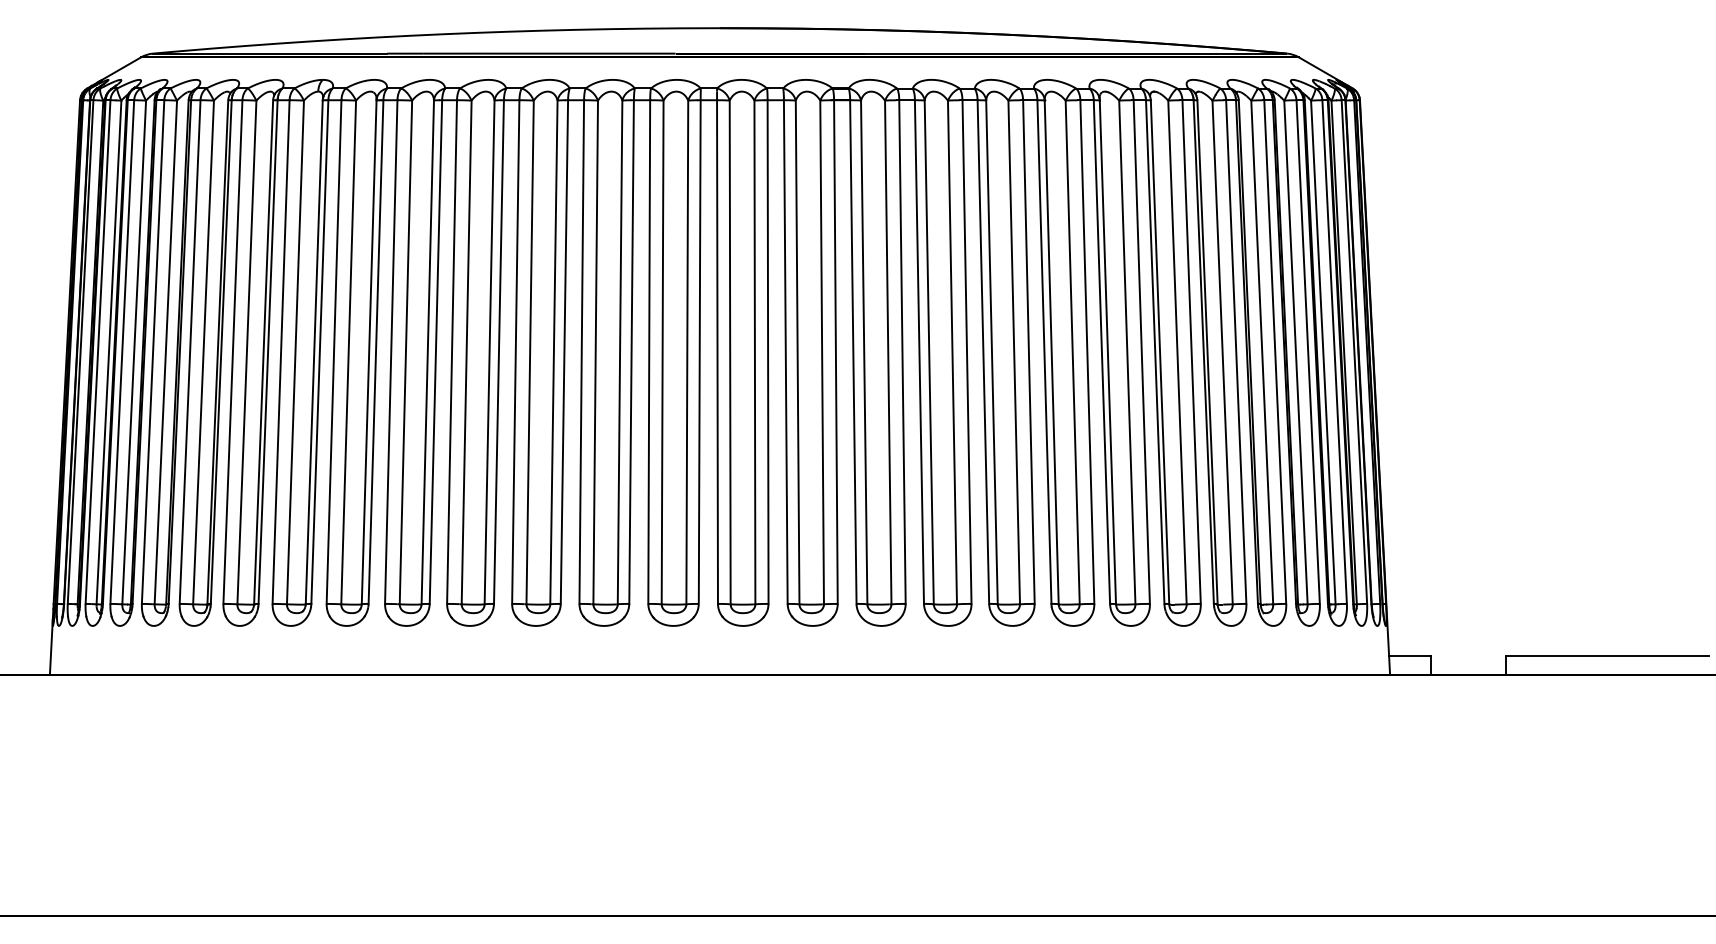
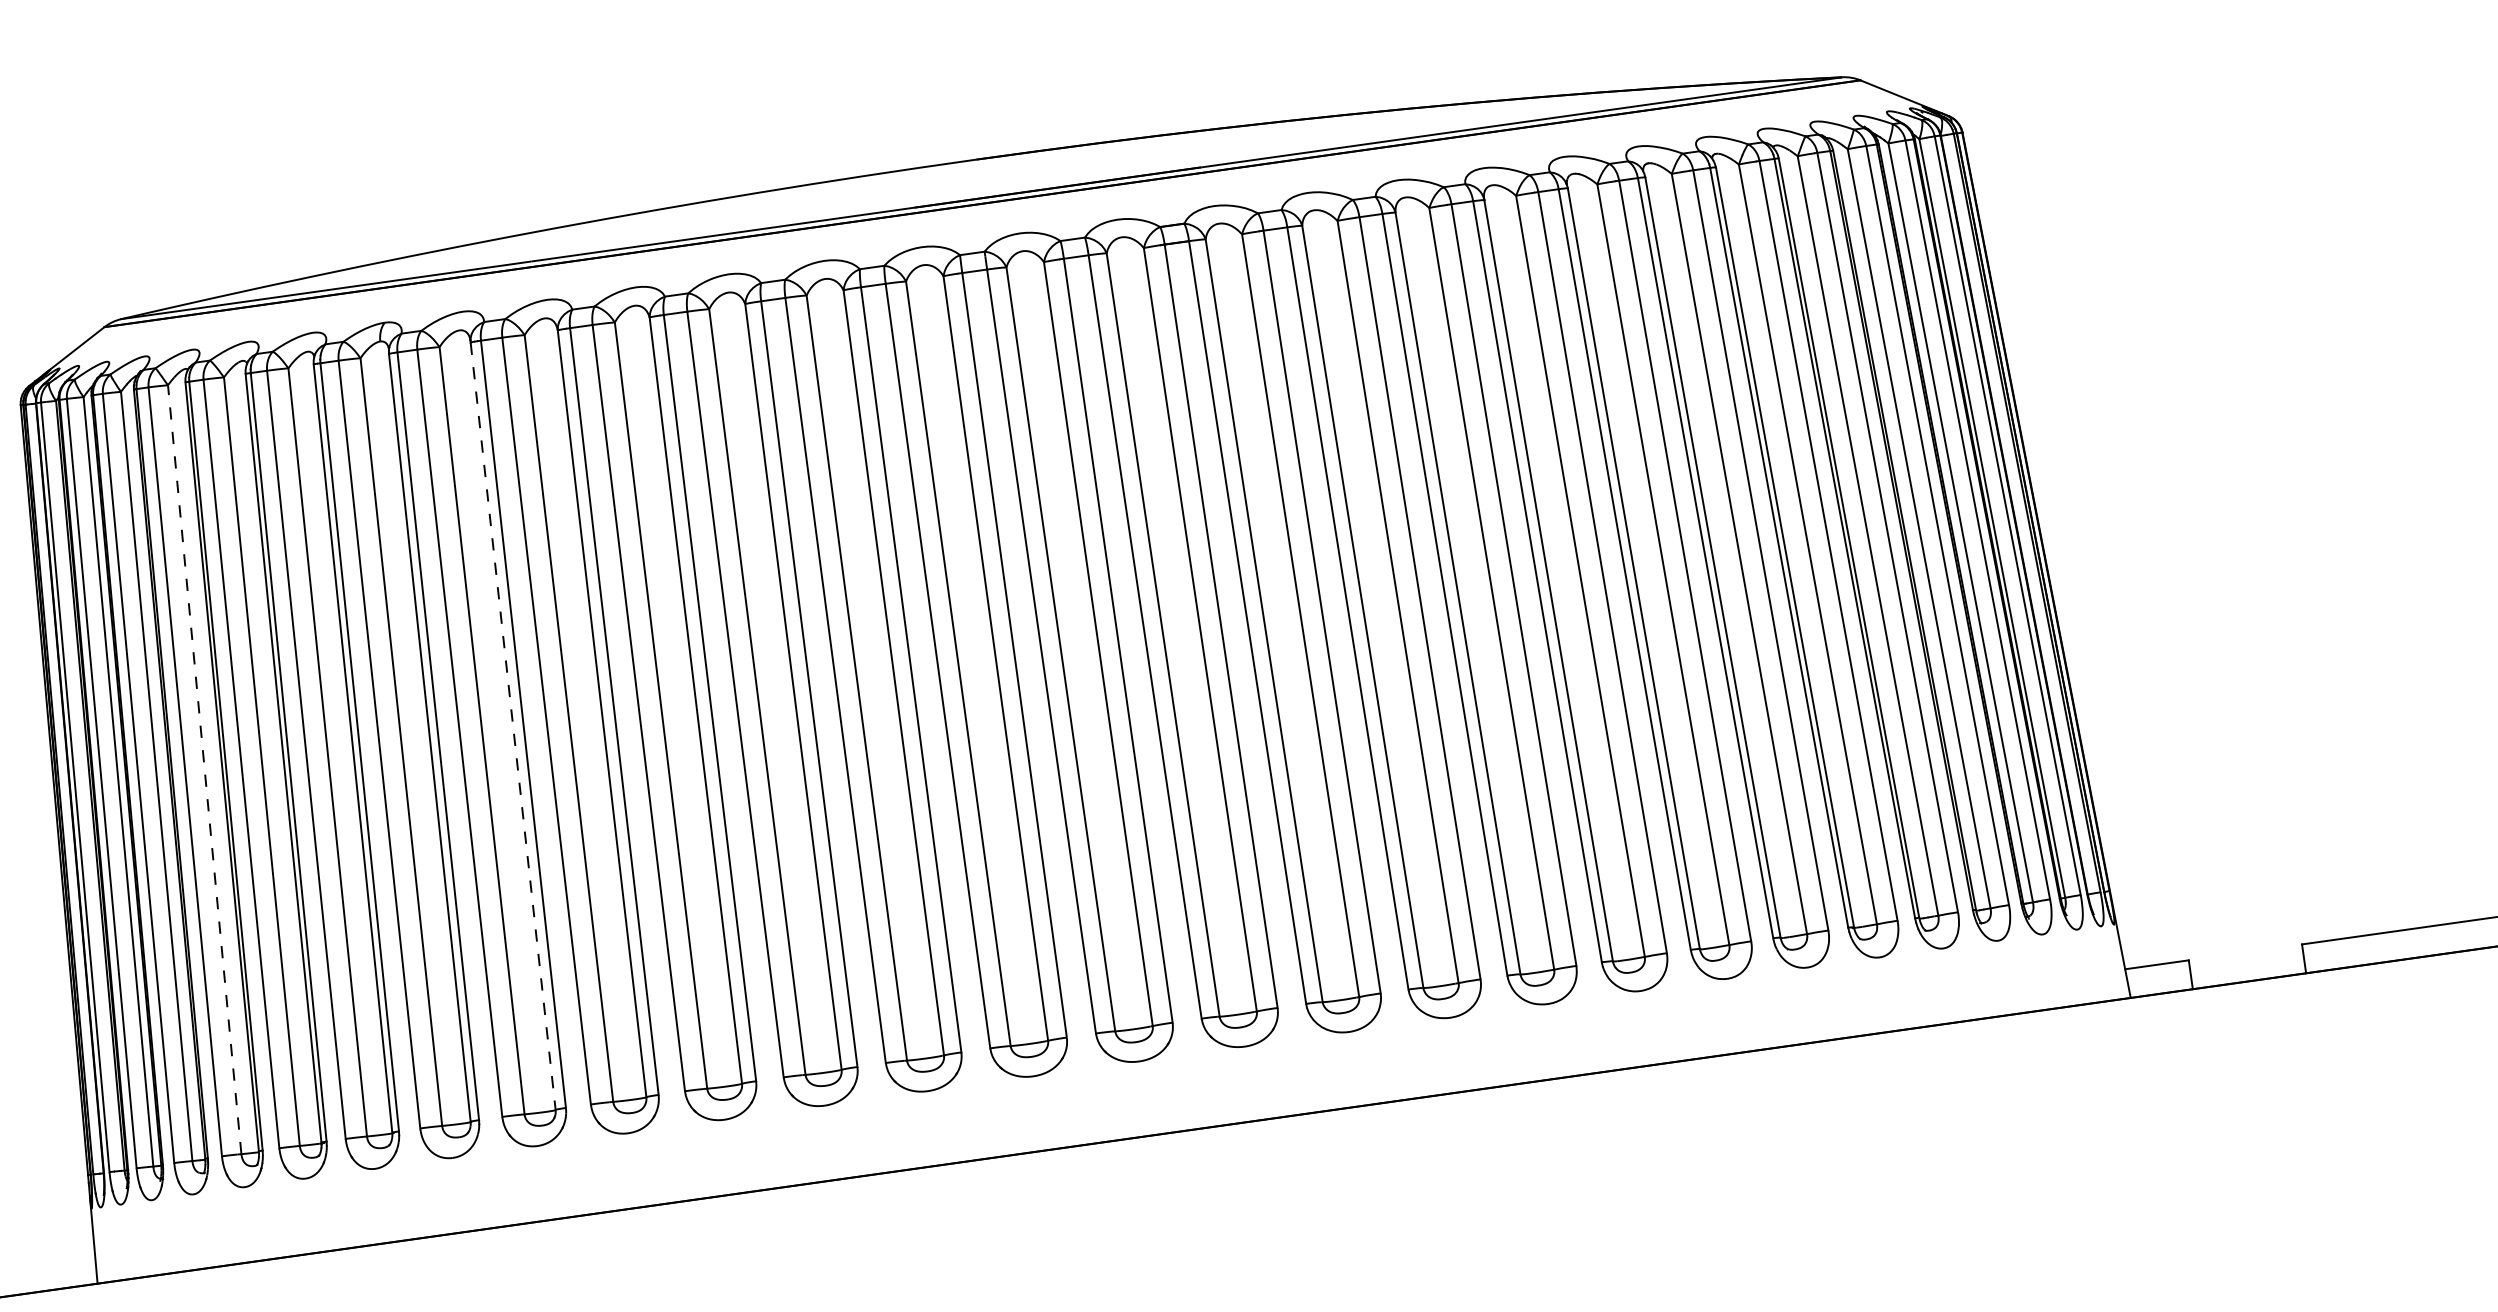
line: (165, 351) -> (203, 768), solid -> dashed
line: (369, 352) -> (513, 726), solid -> dashed

